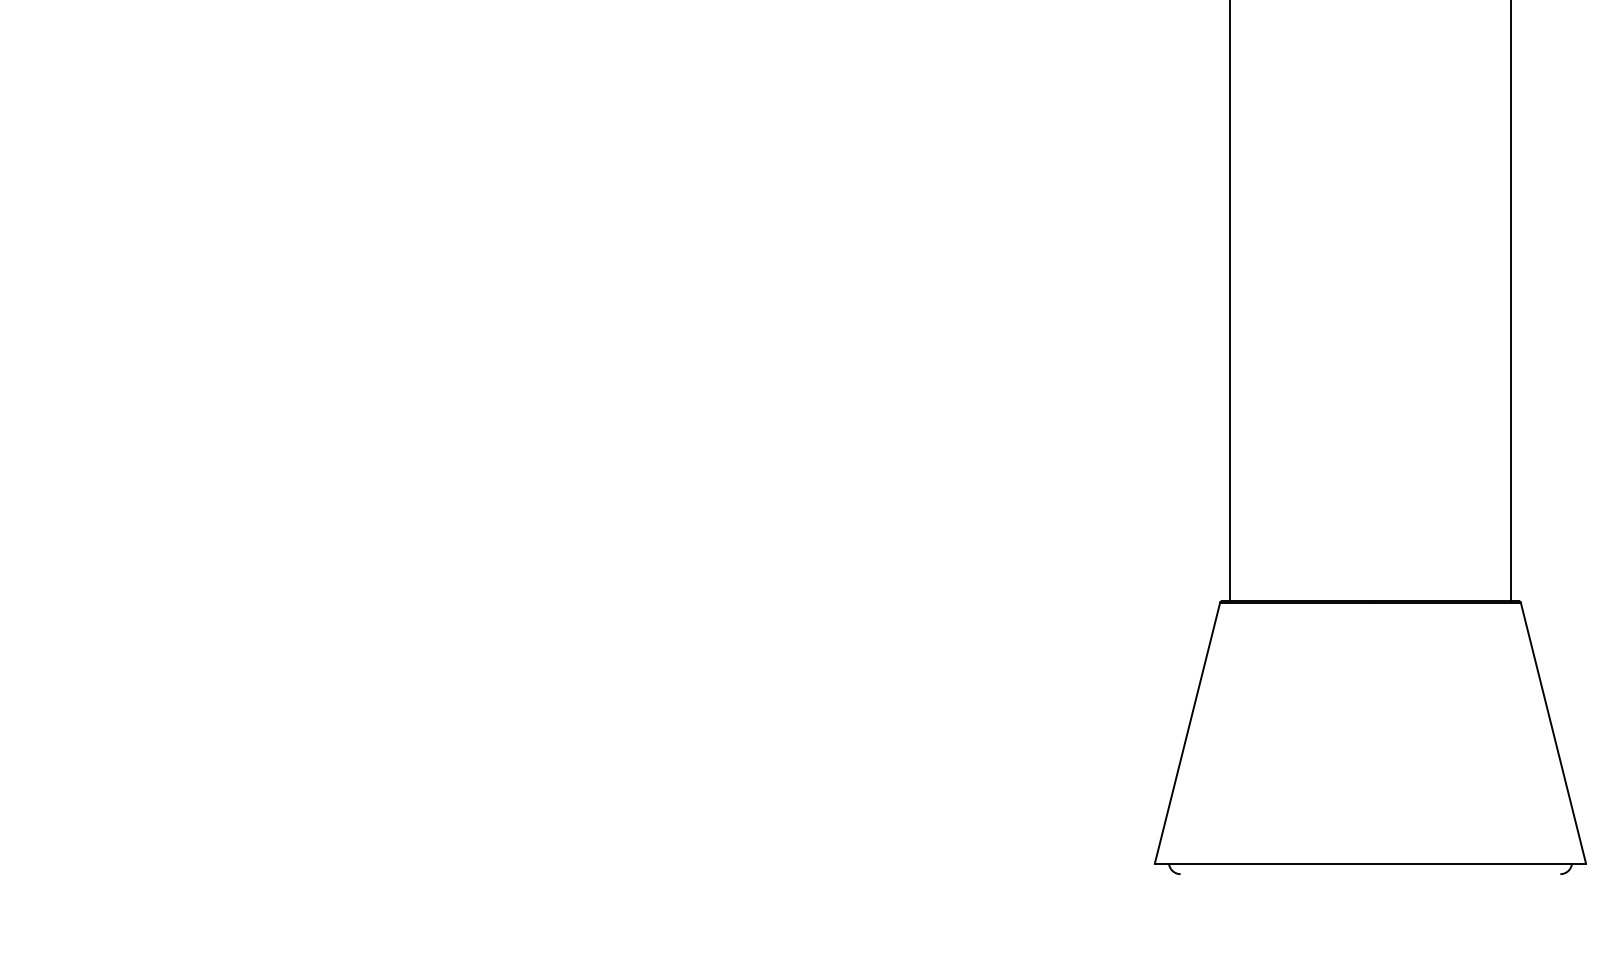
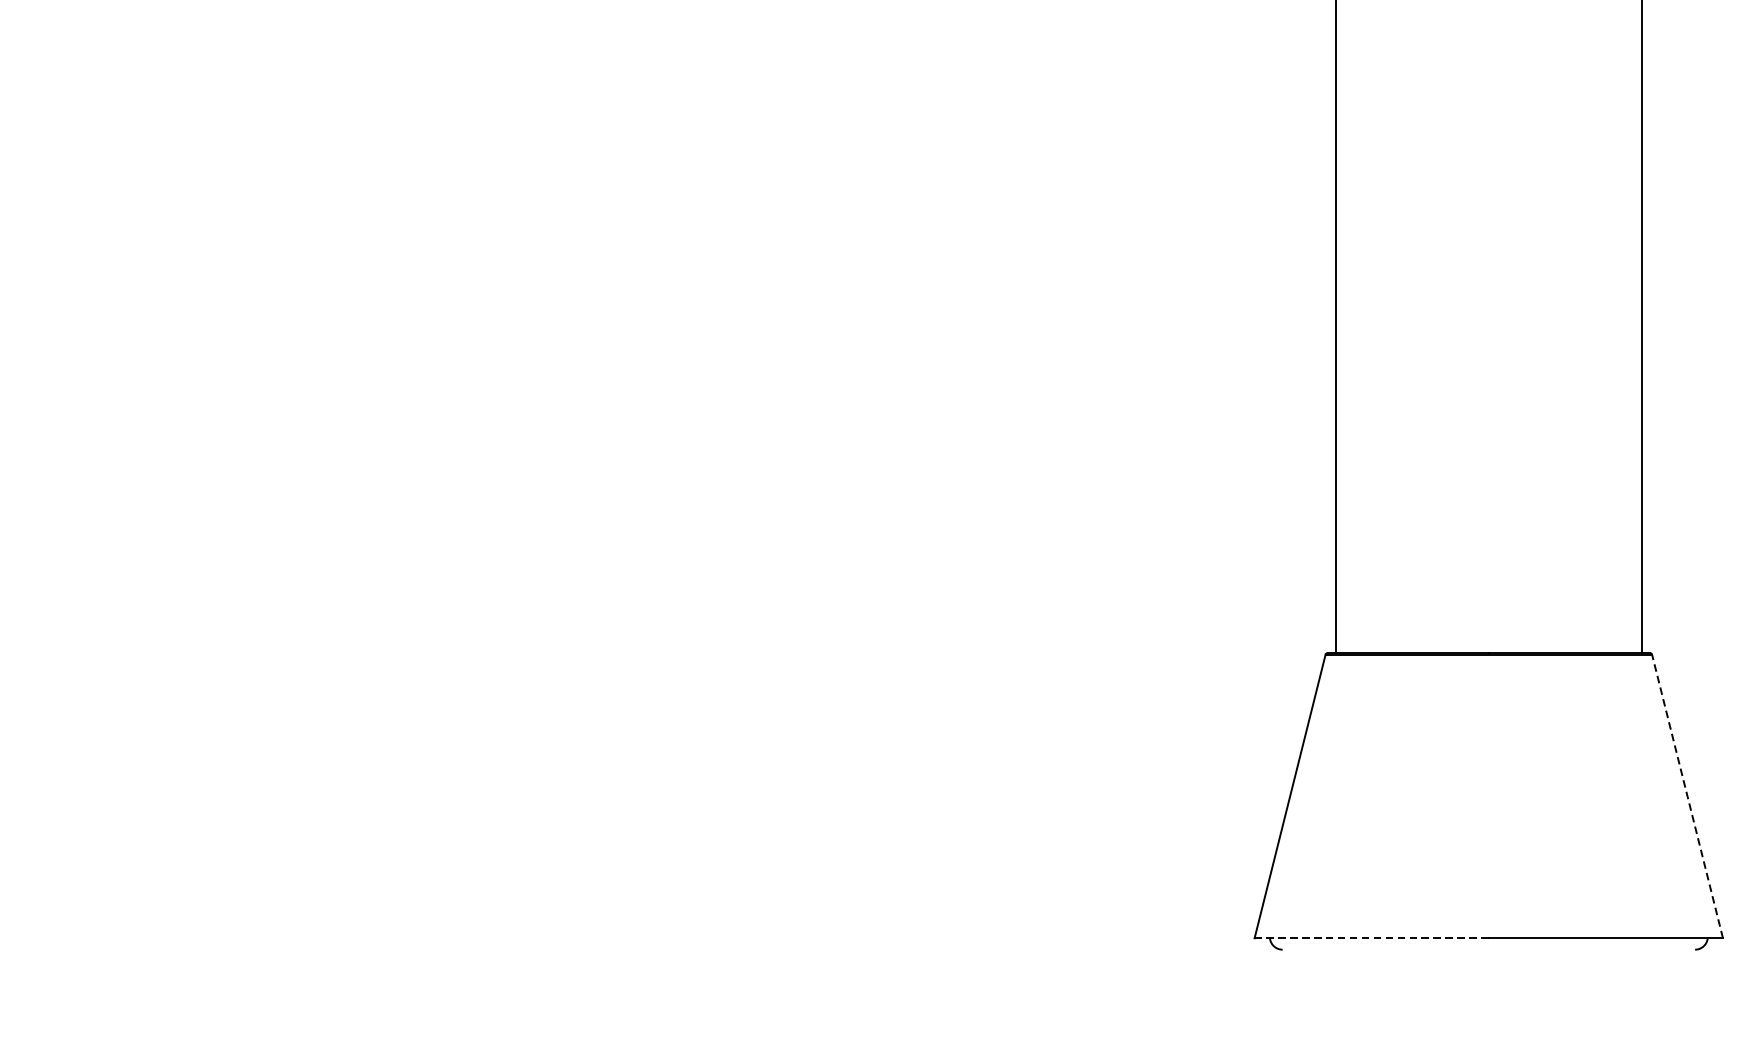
line: (1553, 733) -> (1687, 796), solid -> dashed
line: (1262, 863) -> (1371, 938), solid -> dashed

